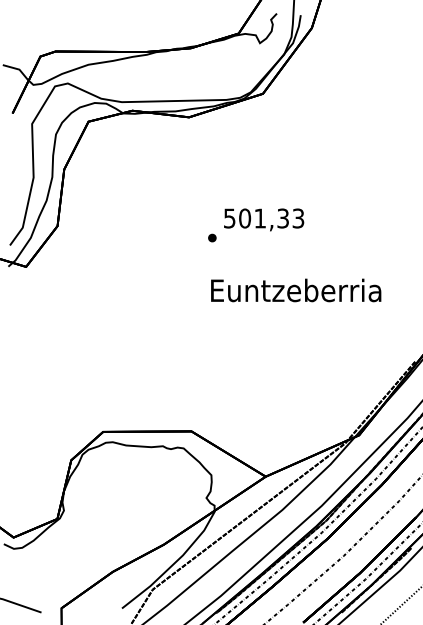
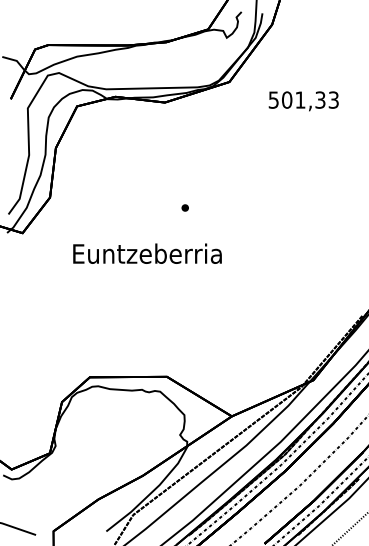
text: (264, 219) -> (304, 100), moved
text: (296, 290) -> (147, 253), moved

